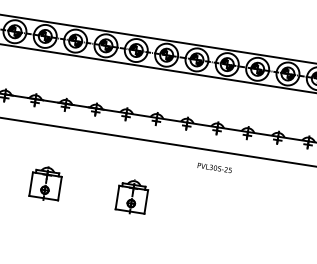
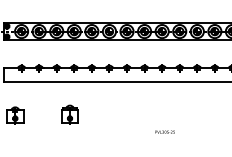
text: (213, 166) -> (164, 131), moved
part: (131, 196) -> (119, 114), removed

